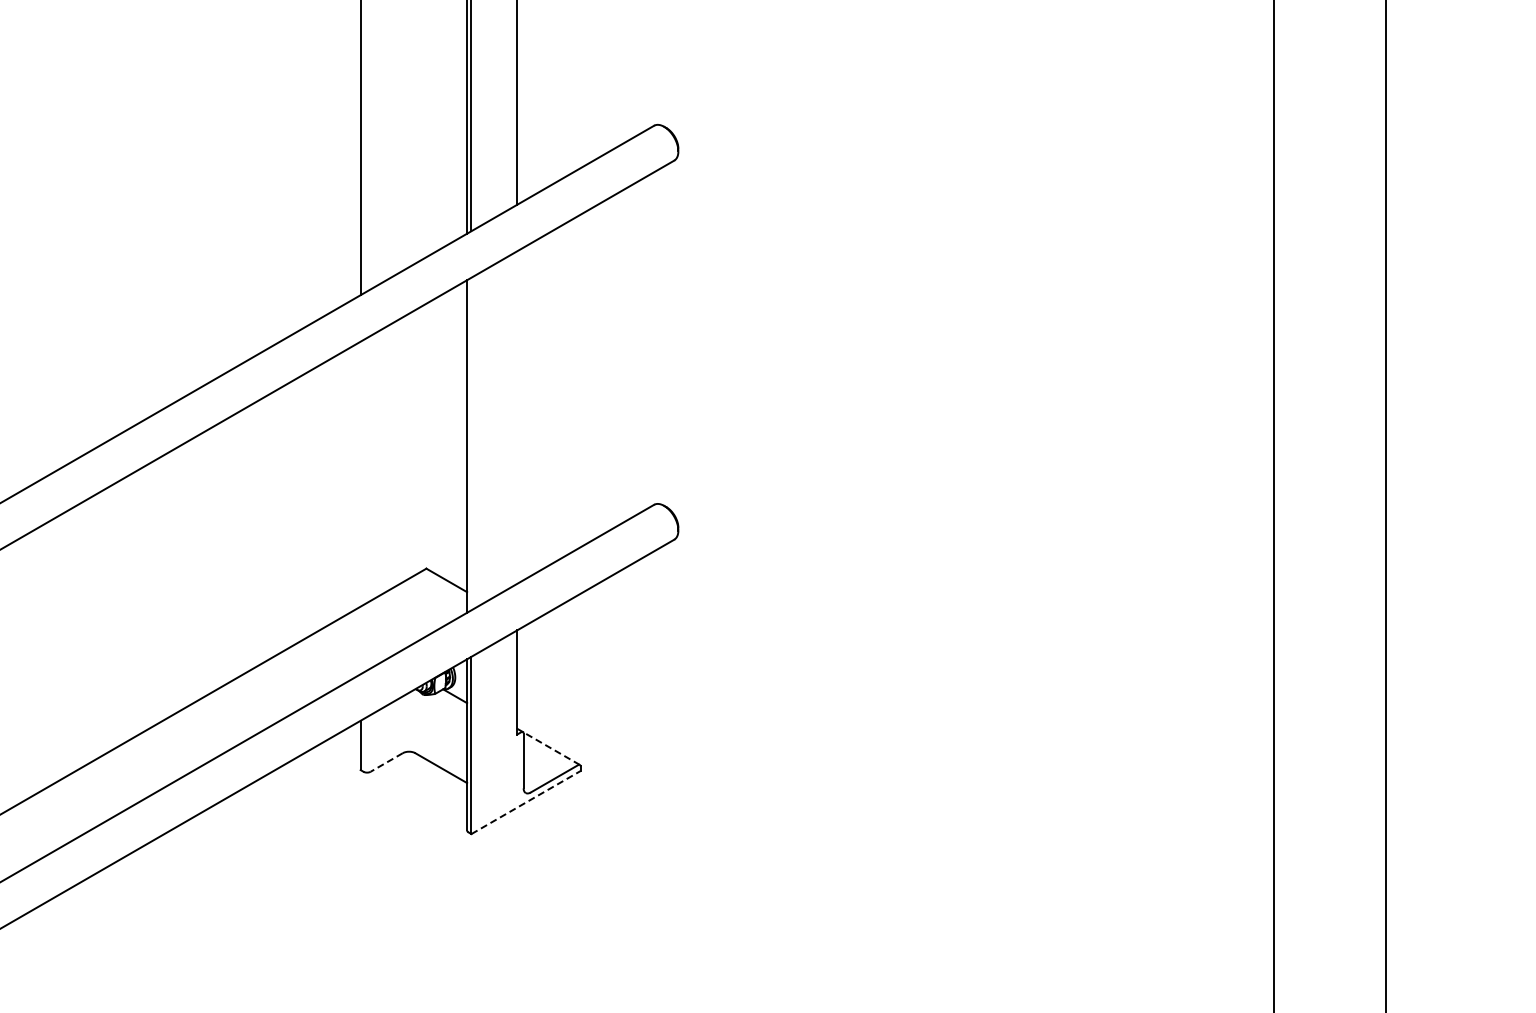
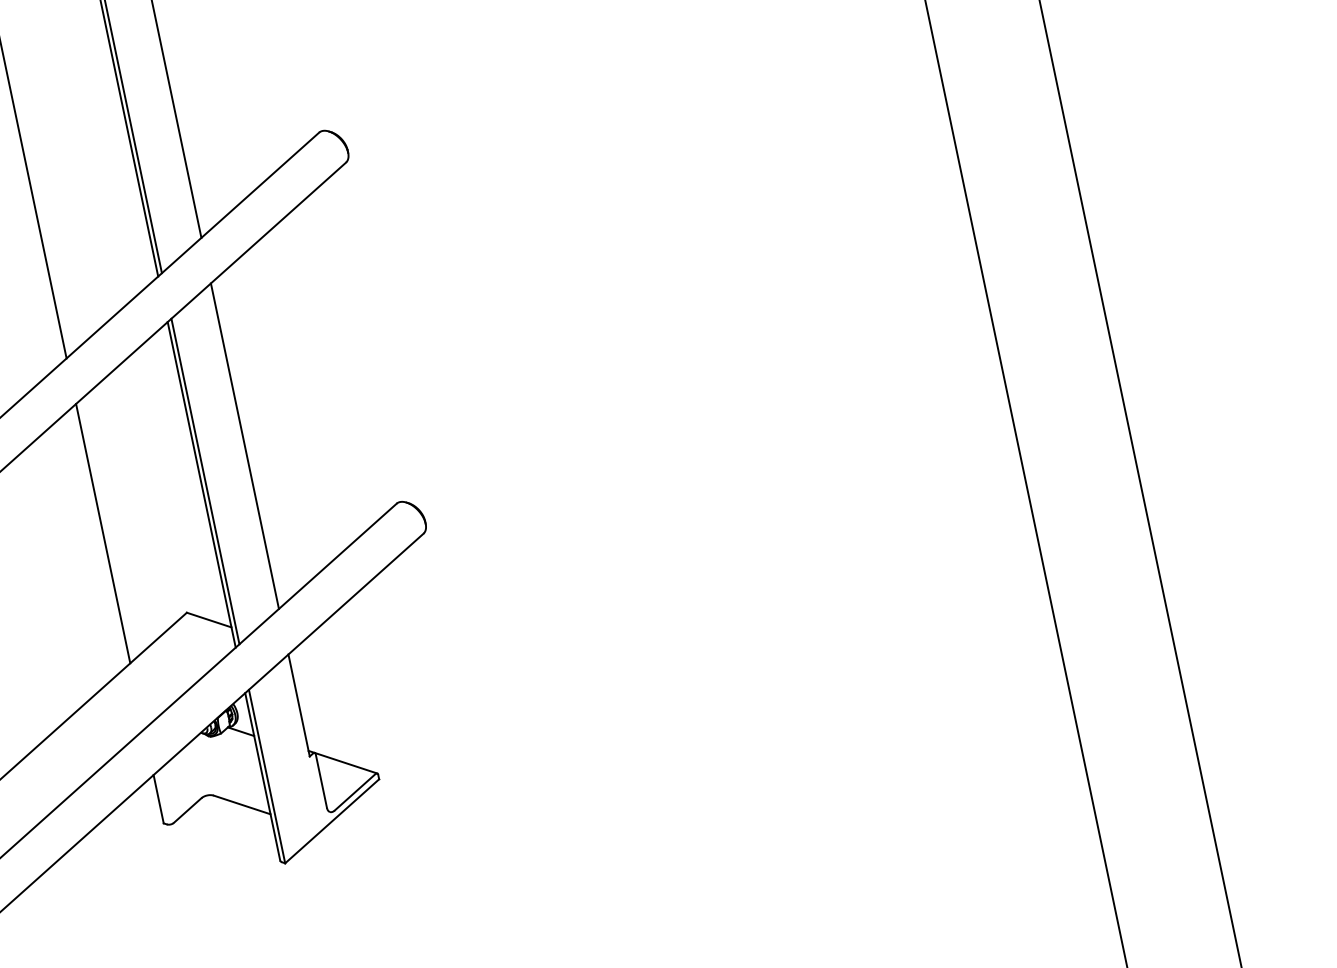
line: (517, 417) -> (245, 446), added
line: (471, 443) -> (205, 480), added
line: (360, 473) -> (102, 533), added
line: (551, 748) -> (346, 763), dashed -> solid
line: (386, 762) -> (187, 810), dashed -> solid
line: (526, 802) -> (332, 821), dashed -> solid

